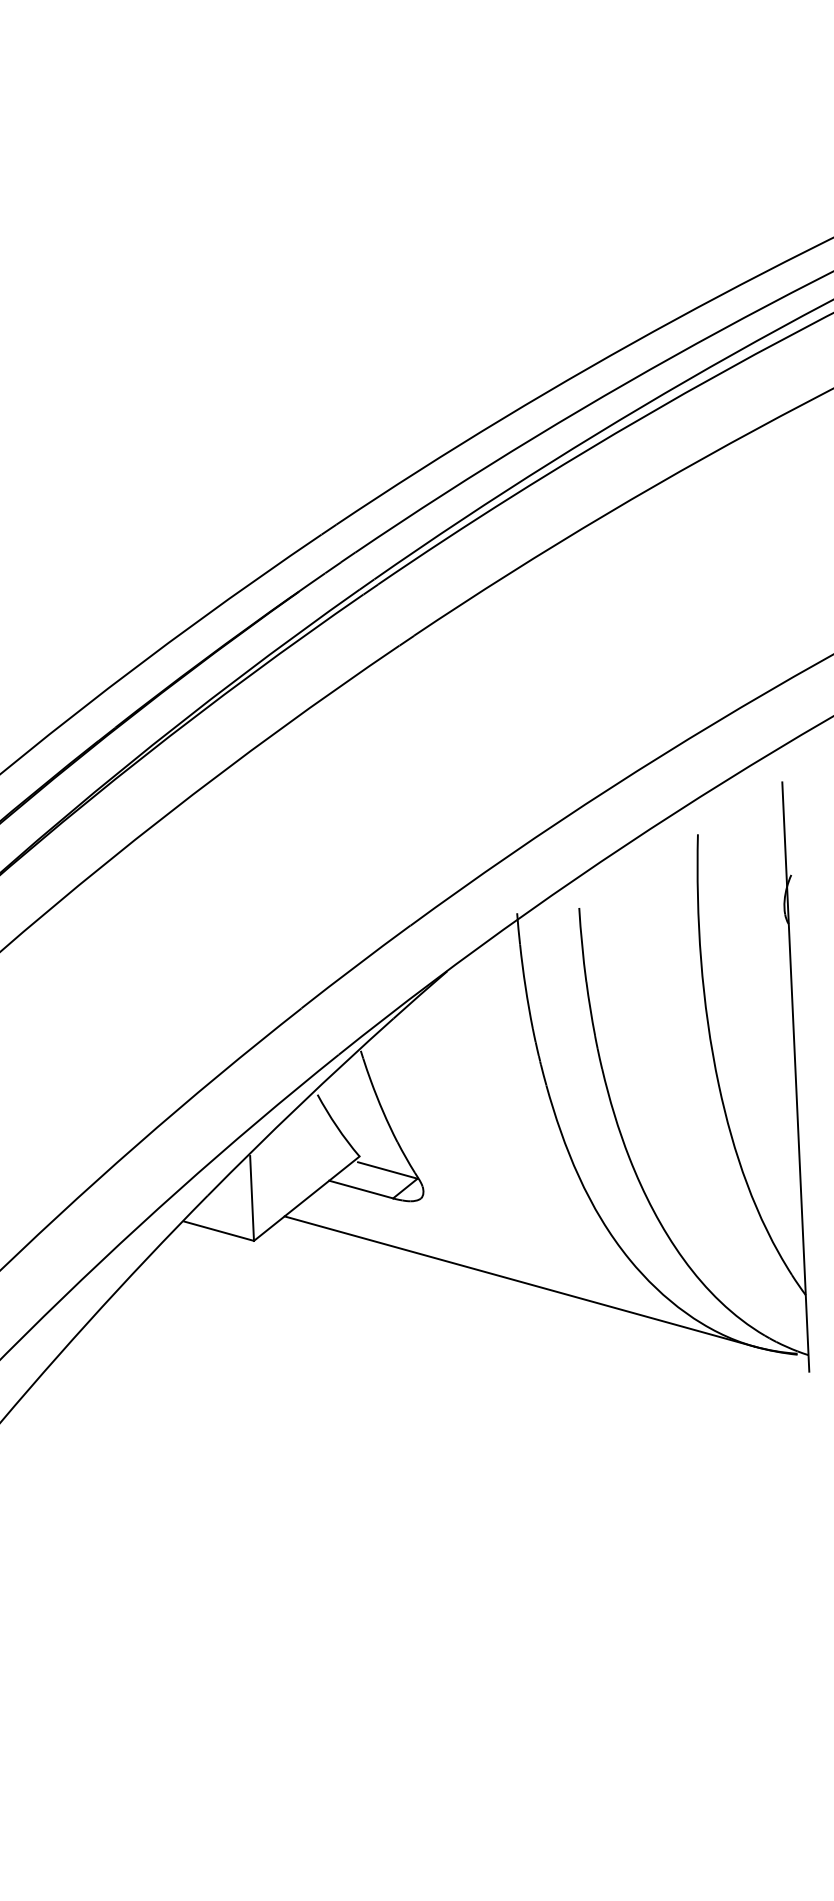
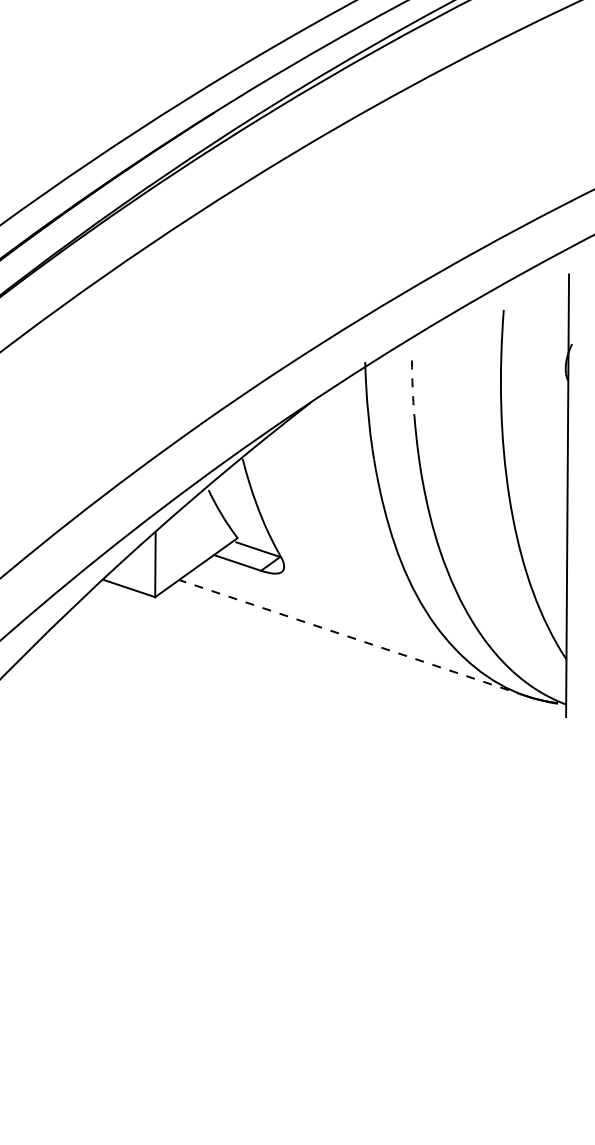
arc: (582, 945) -> (412, 388), solid -> dashed
line: (519, 1281) -> (352, 638), solid -> dashed

